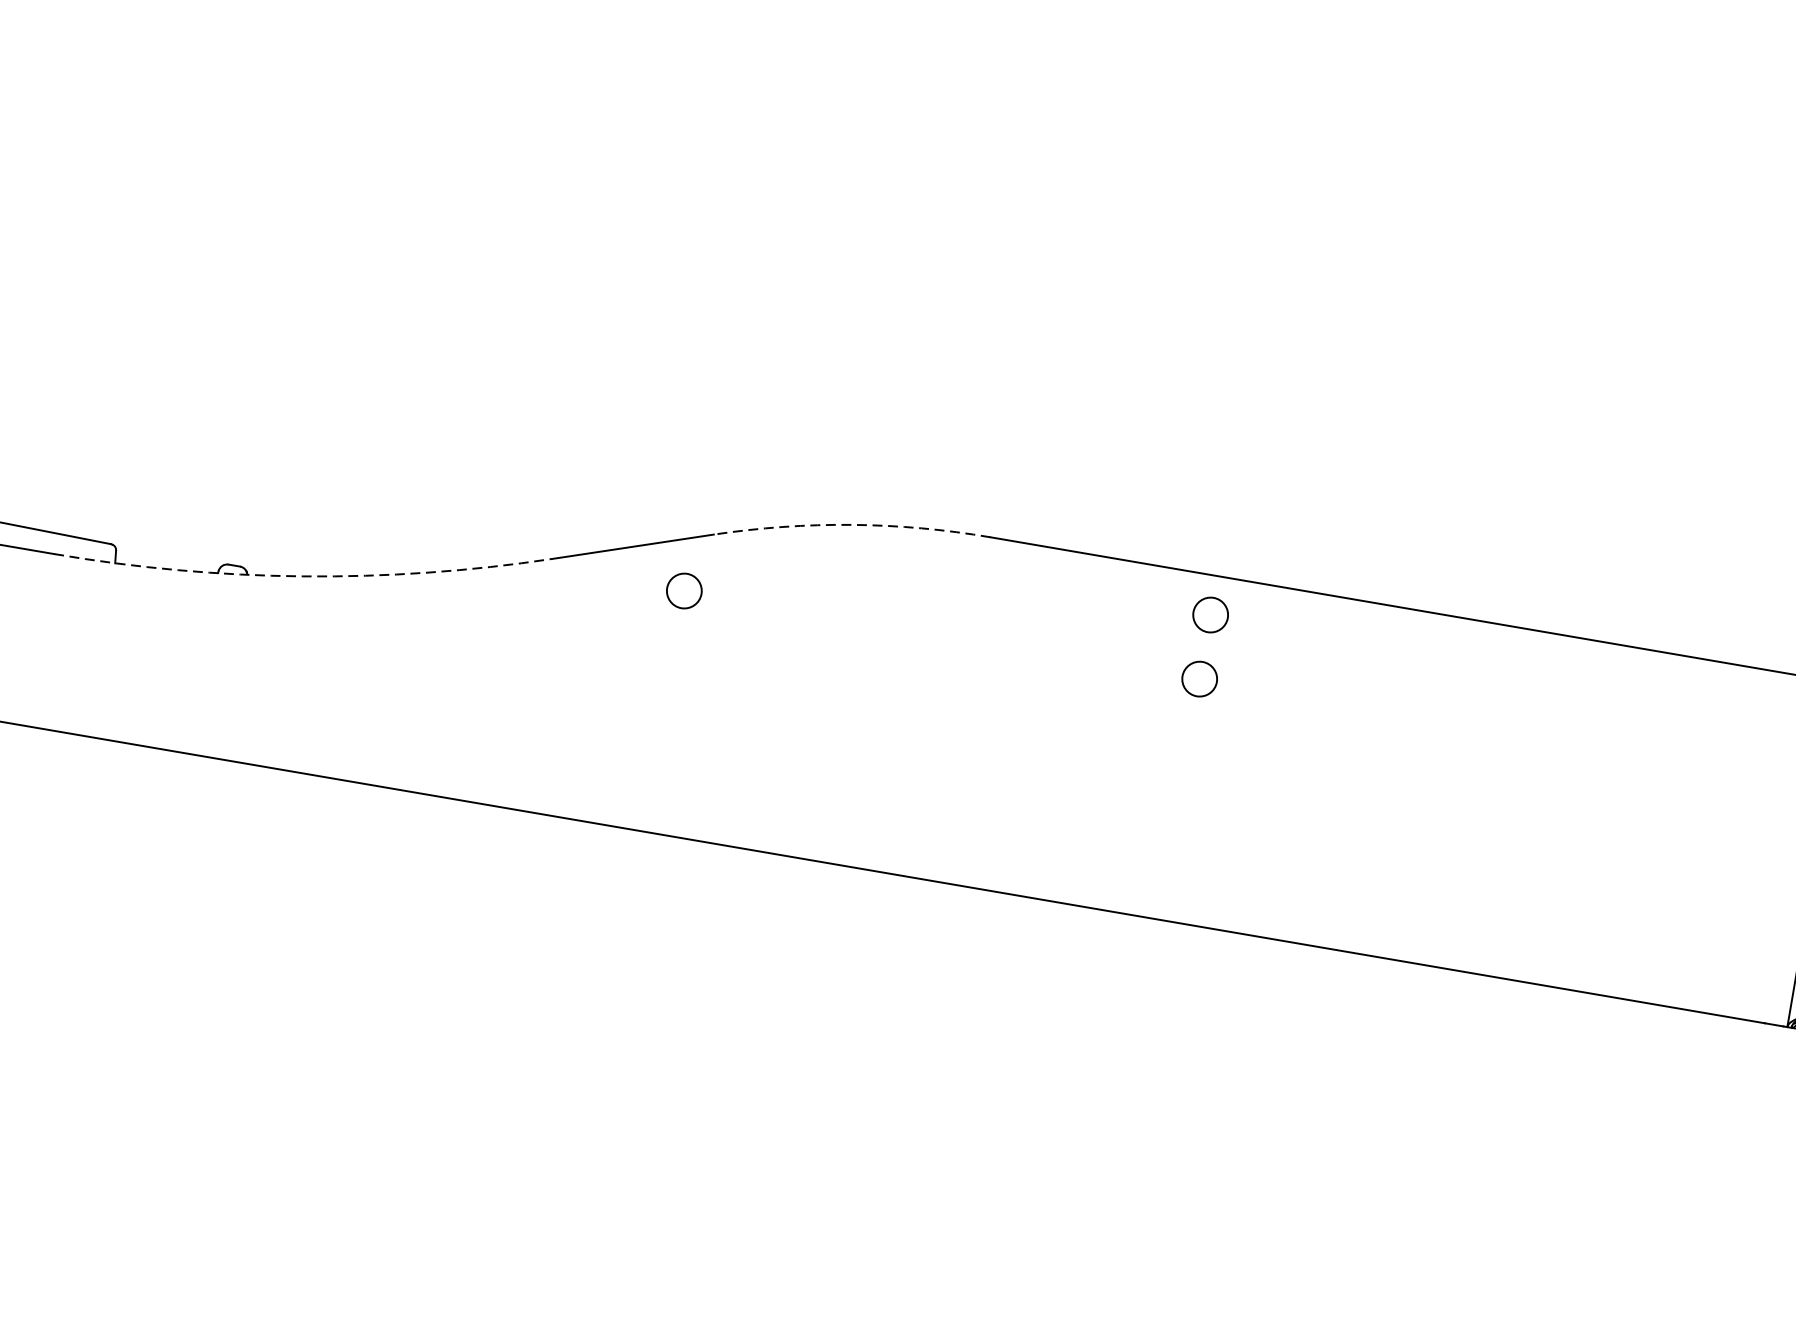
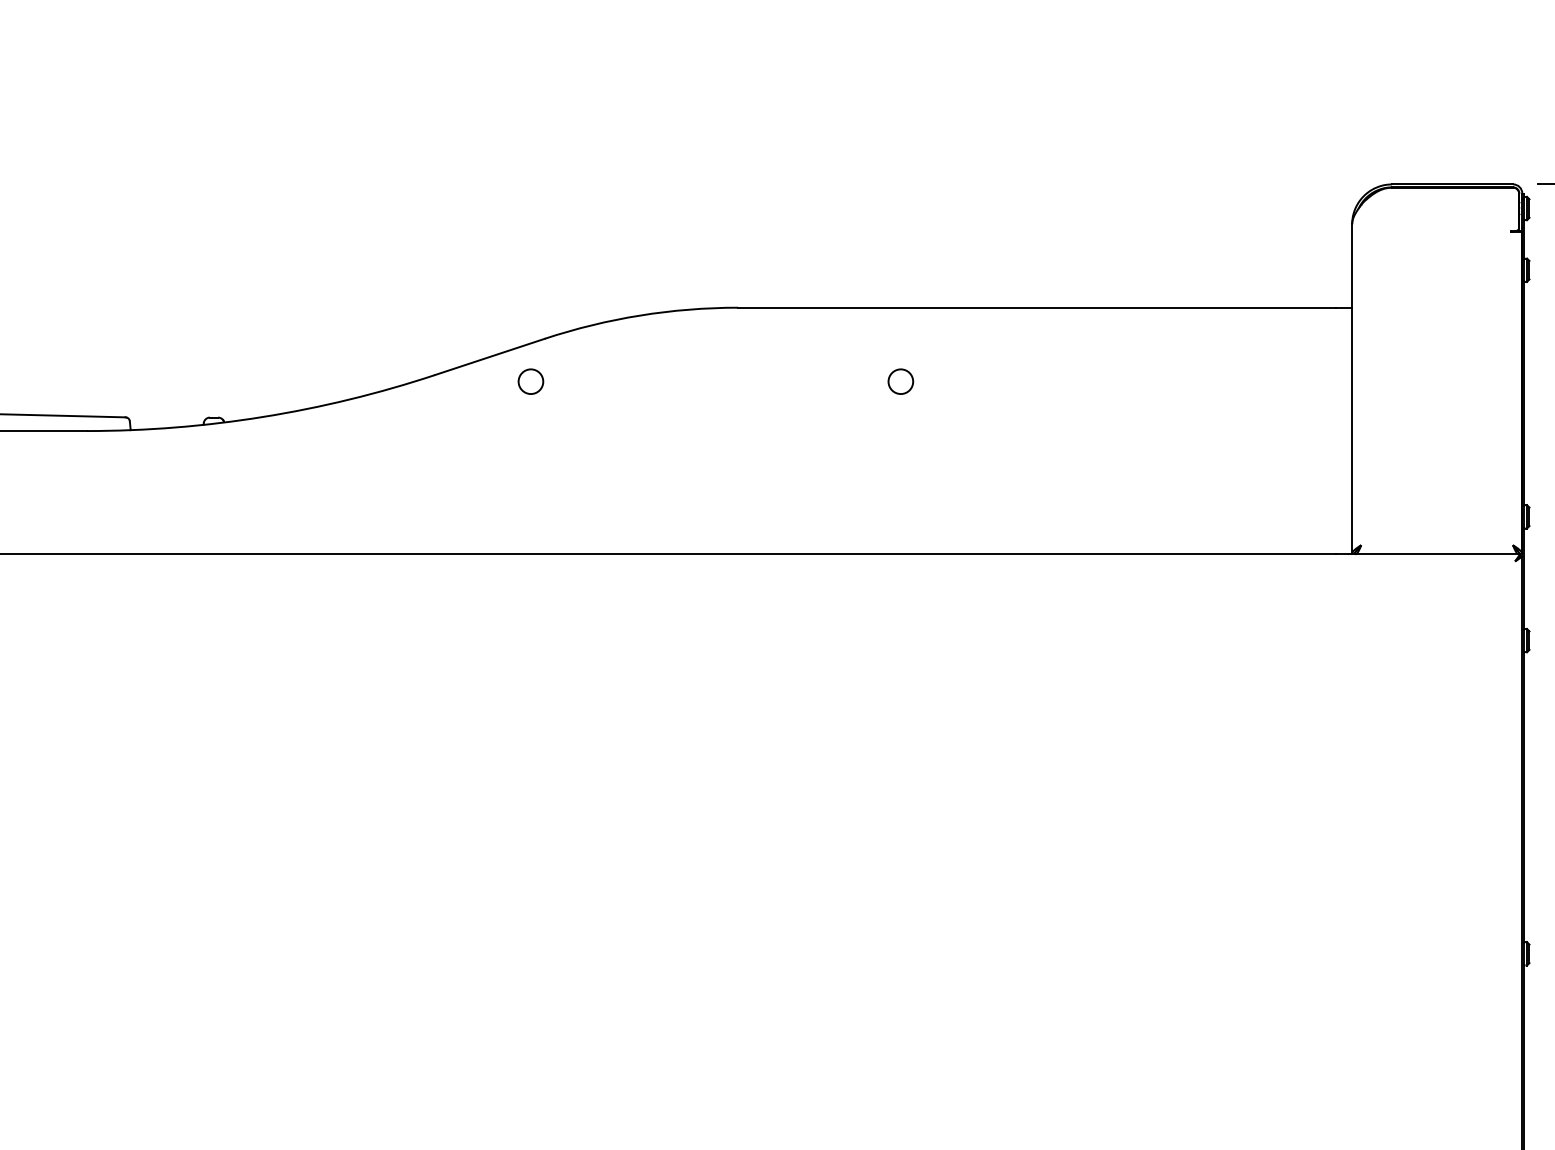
arc: (852, 524) -> (640, 315), dashed -> solid
arc: (303, 575) -> (263, 416), dashed -> solid
circle: (1210, 614) -> (900, 335), removed

